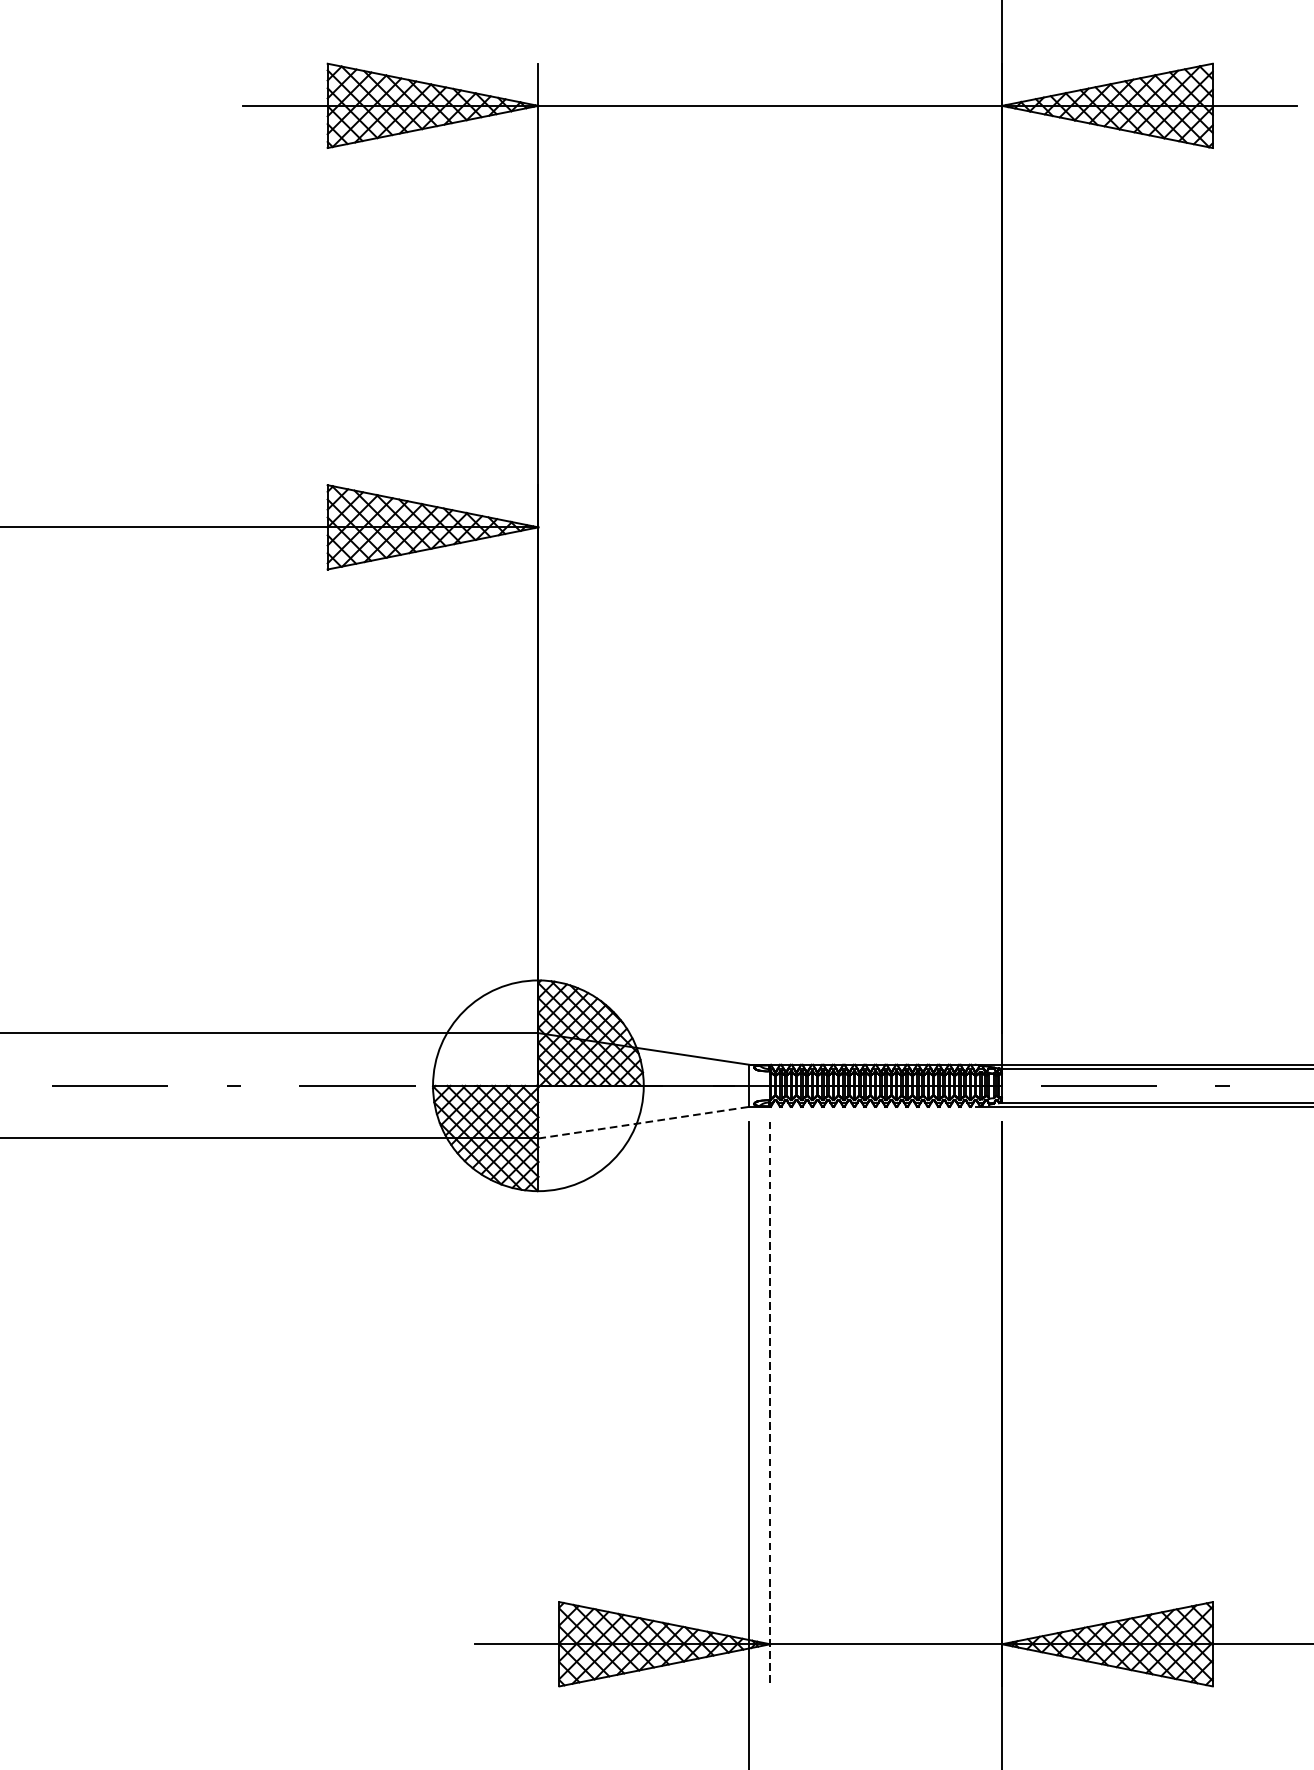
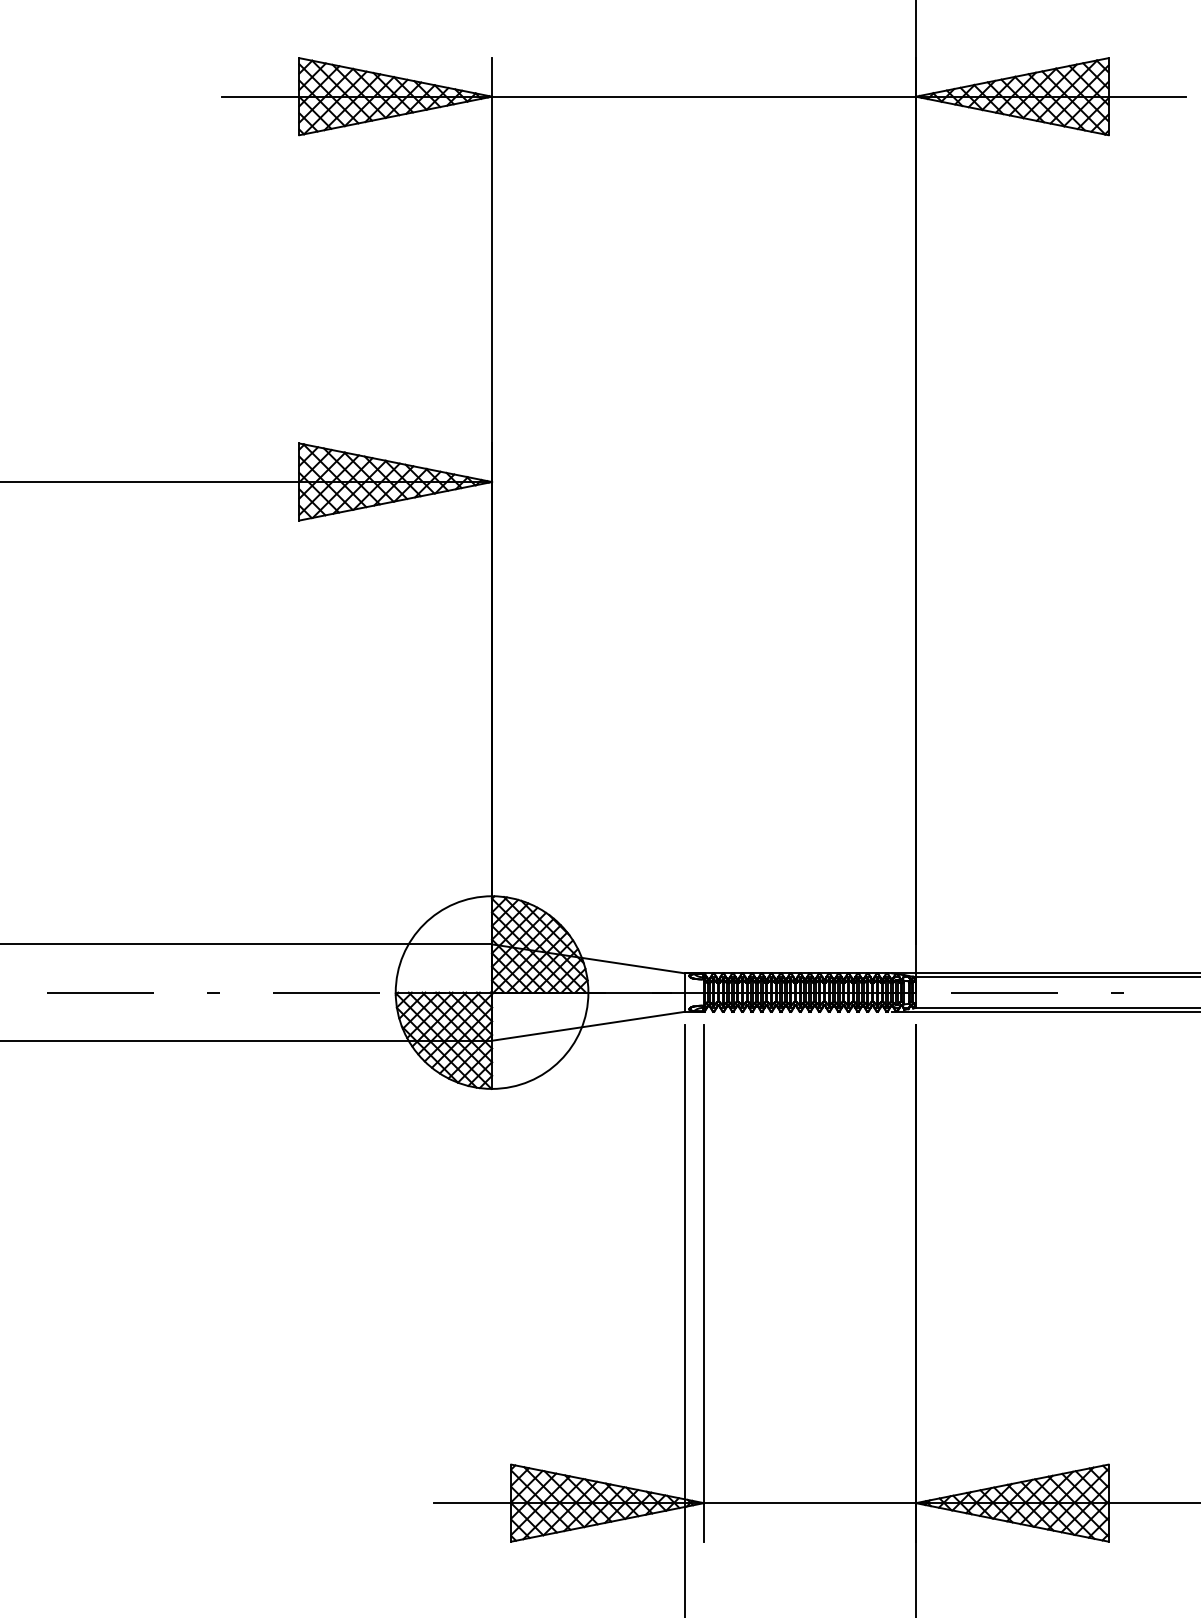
line: (643, 1122) -> (588, 1026), dashed -> solid
line: (770, 1405) -> (704, 1284), dashed -> solid

